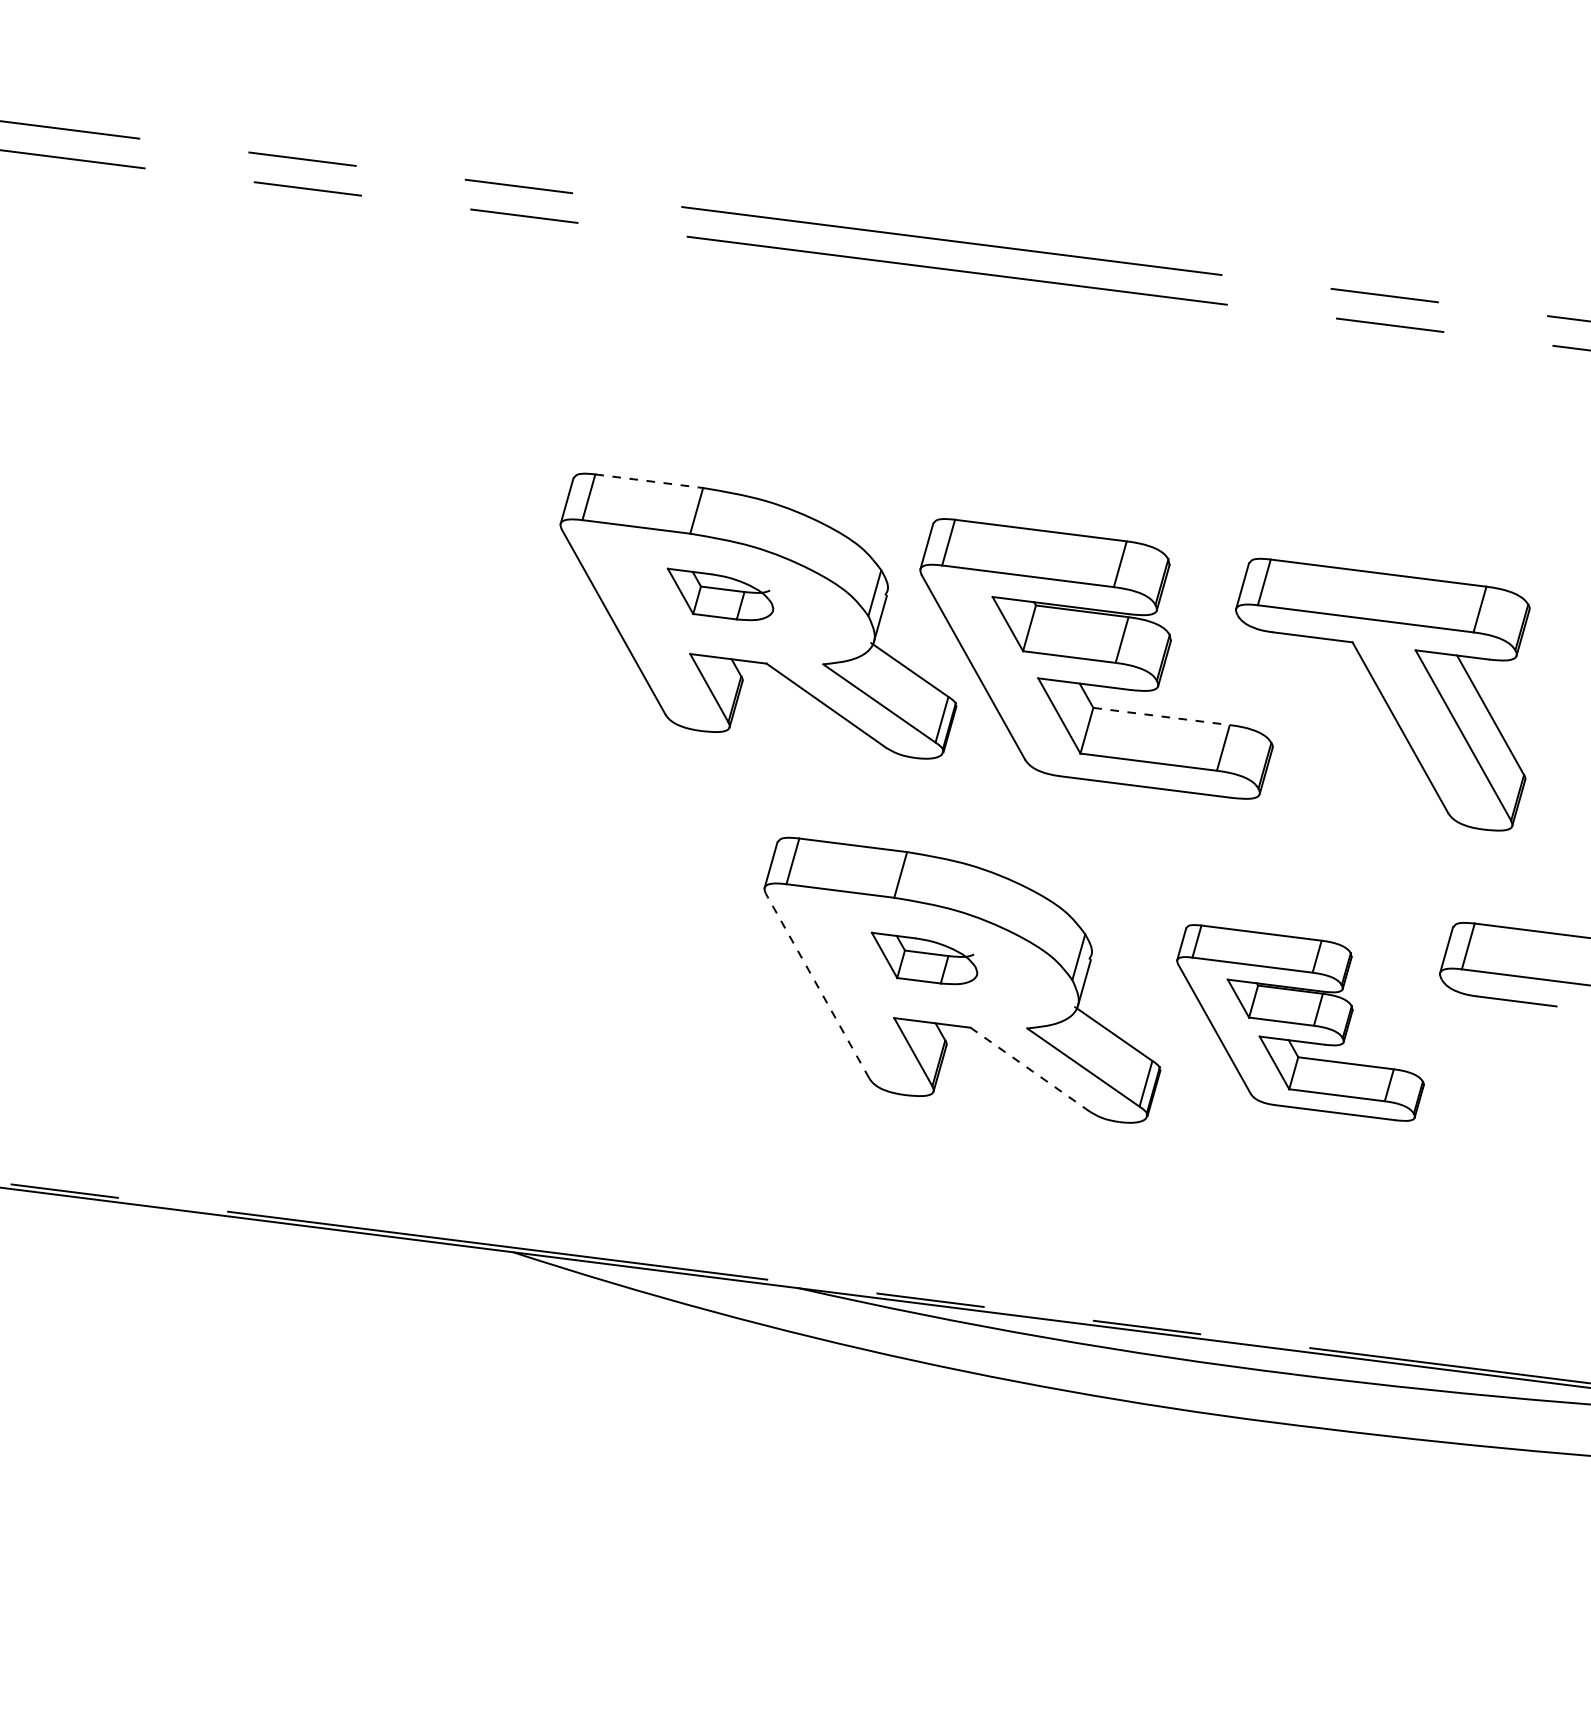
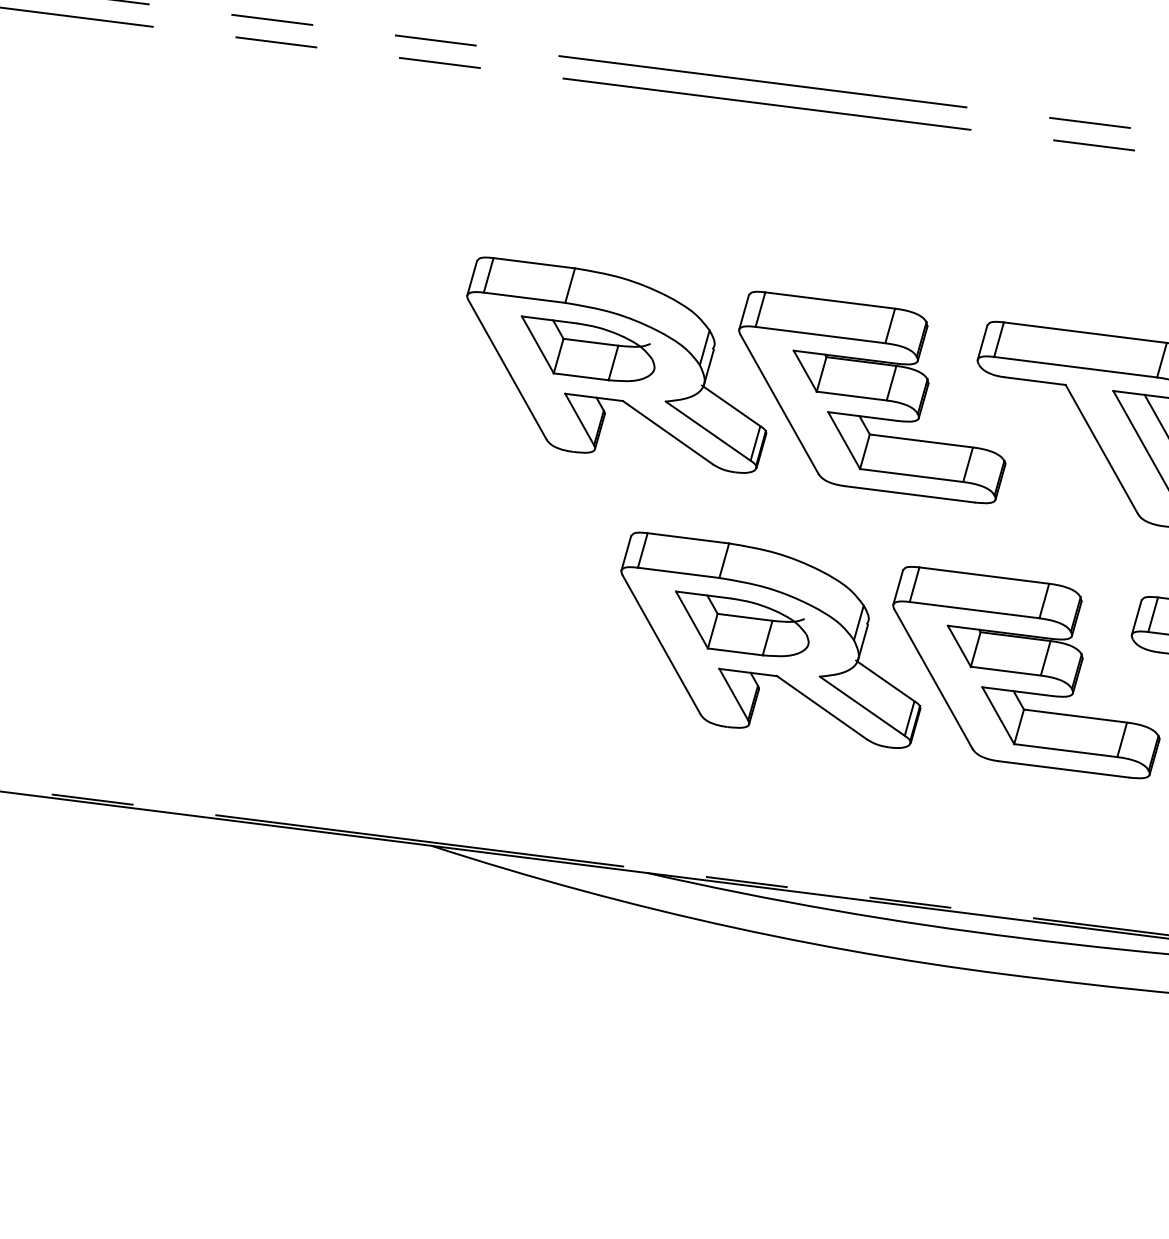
line: (649, 481) -> (534, 263), dashed -> solid
part: (720, 594) -> (588, 348), size x1.67
line: (1161, 716) -> (921, 441), dashed -> solid
part: (924, 958) -> (742, 623), size x1.67
line: (817, 986) -> (661, 645), dashed -> solid
part: (1300, 1022) -> (1026, 672), size x1.43
line: (1030, 1069) -> (822, 707), dashed -> solid

